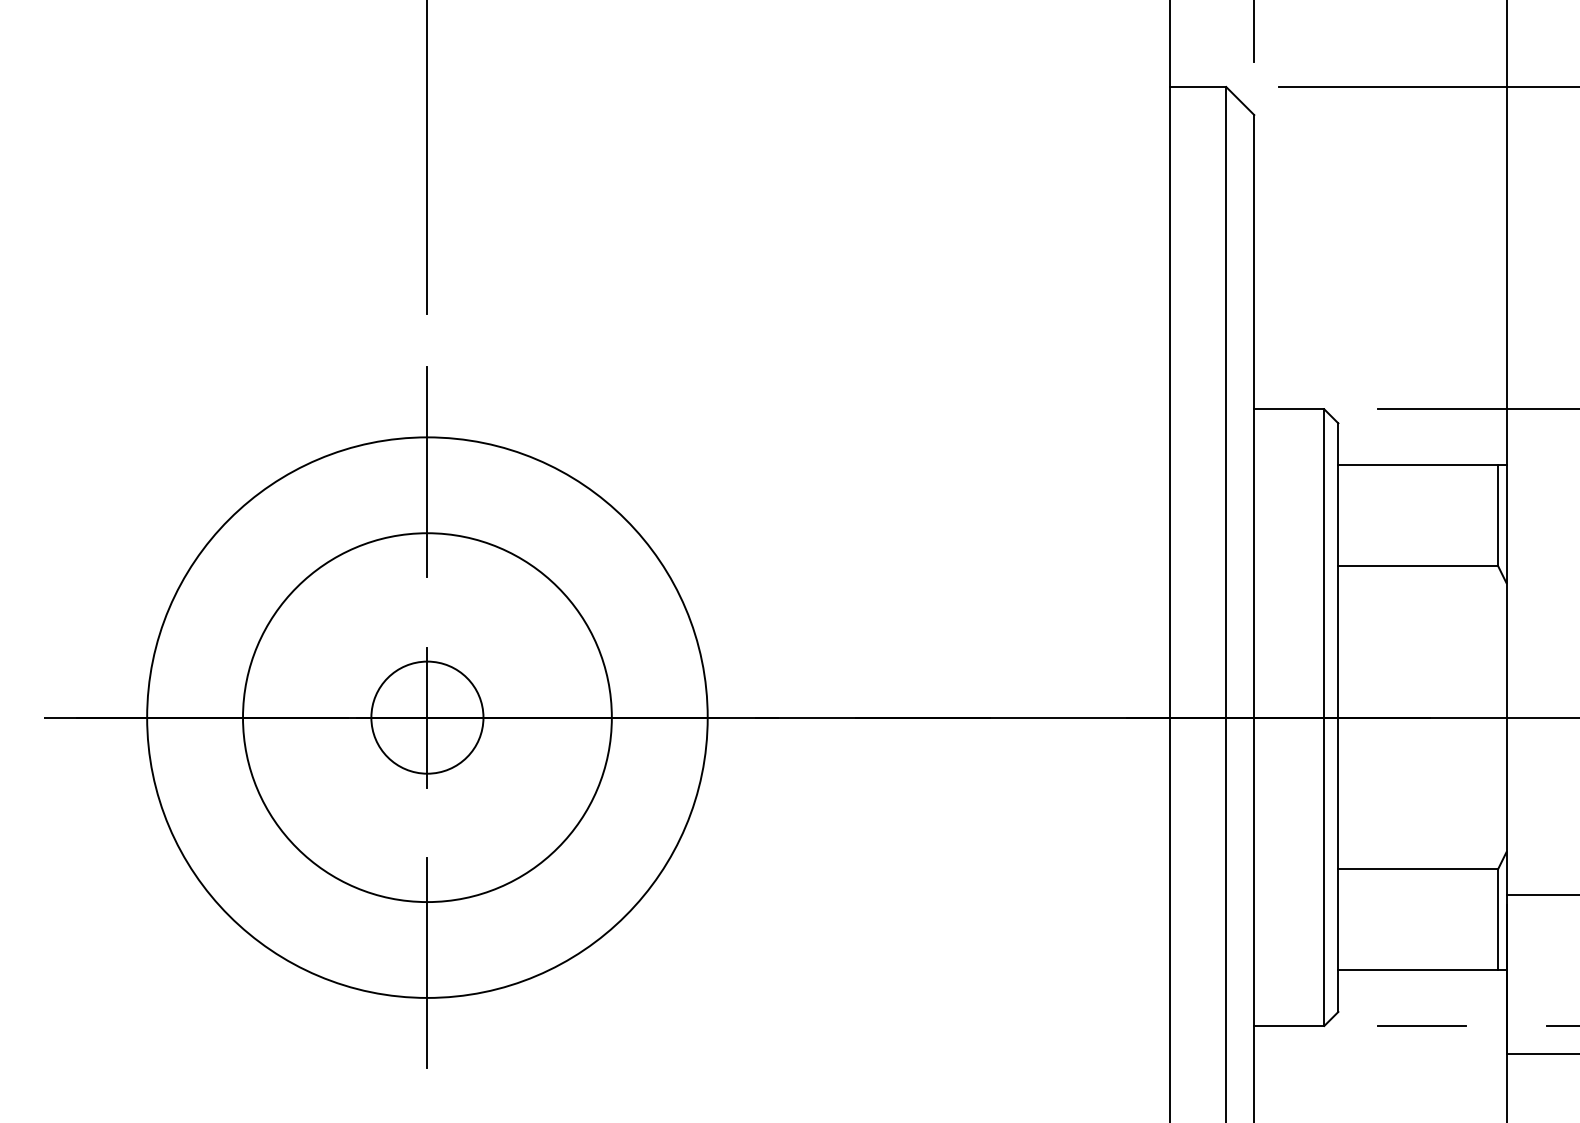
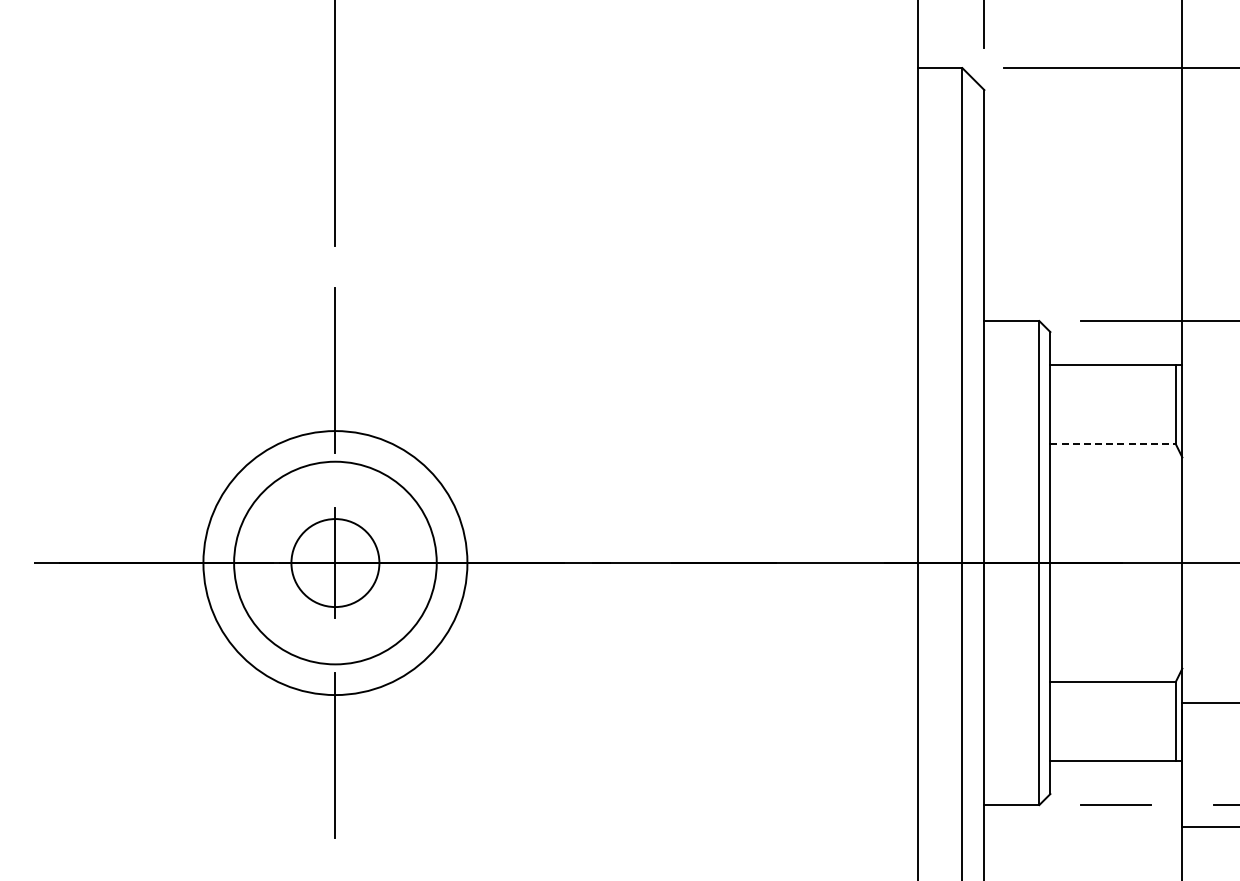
line: (1418, 566) -> (1113, 444), solid -> dashed
circle: (427, 716) -> (335, 562), size x0.7
circle: (427, 718) -> (335, 563), size x0.6

